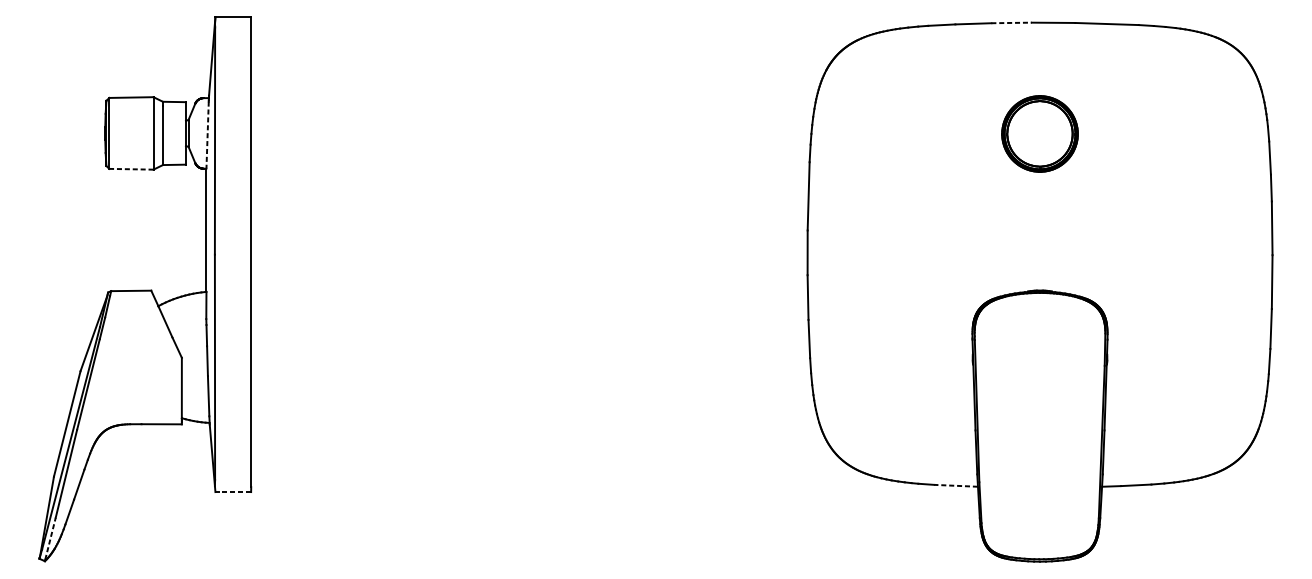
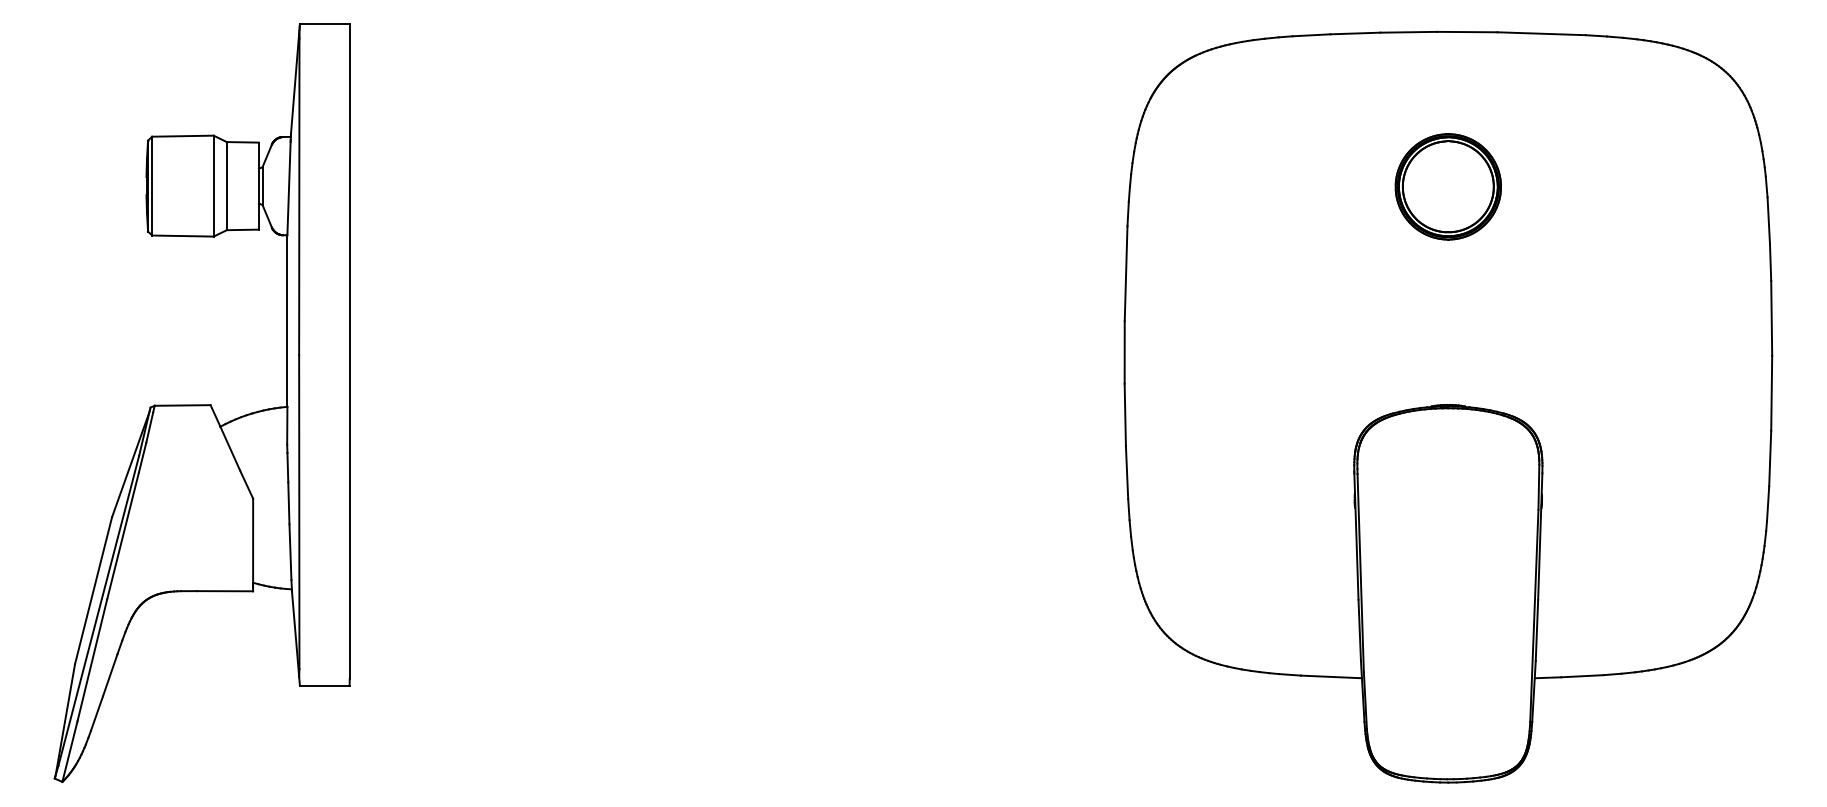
line: (1012, 23) -> (1409, 32), dashed -> solid
line: (207, 135) -> (289, 188), dashed -> solid
line: (131, 169) -> (182, 236), dashed -> solid
line: (955, 485) -> (1330, 676), dashed -> solid
line: (233, 491) -> (324, 685), dashed -> solid
line: (50, 538) -> (70, 750), dashed -> solid

